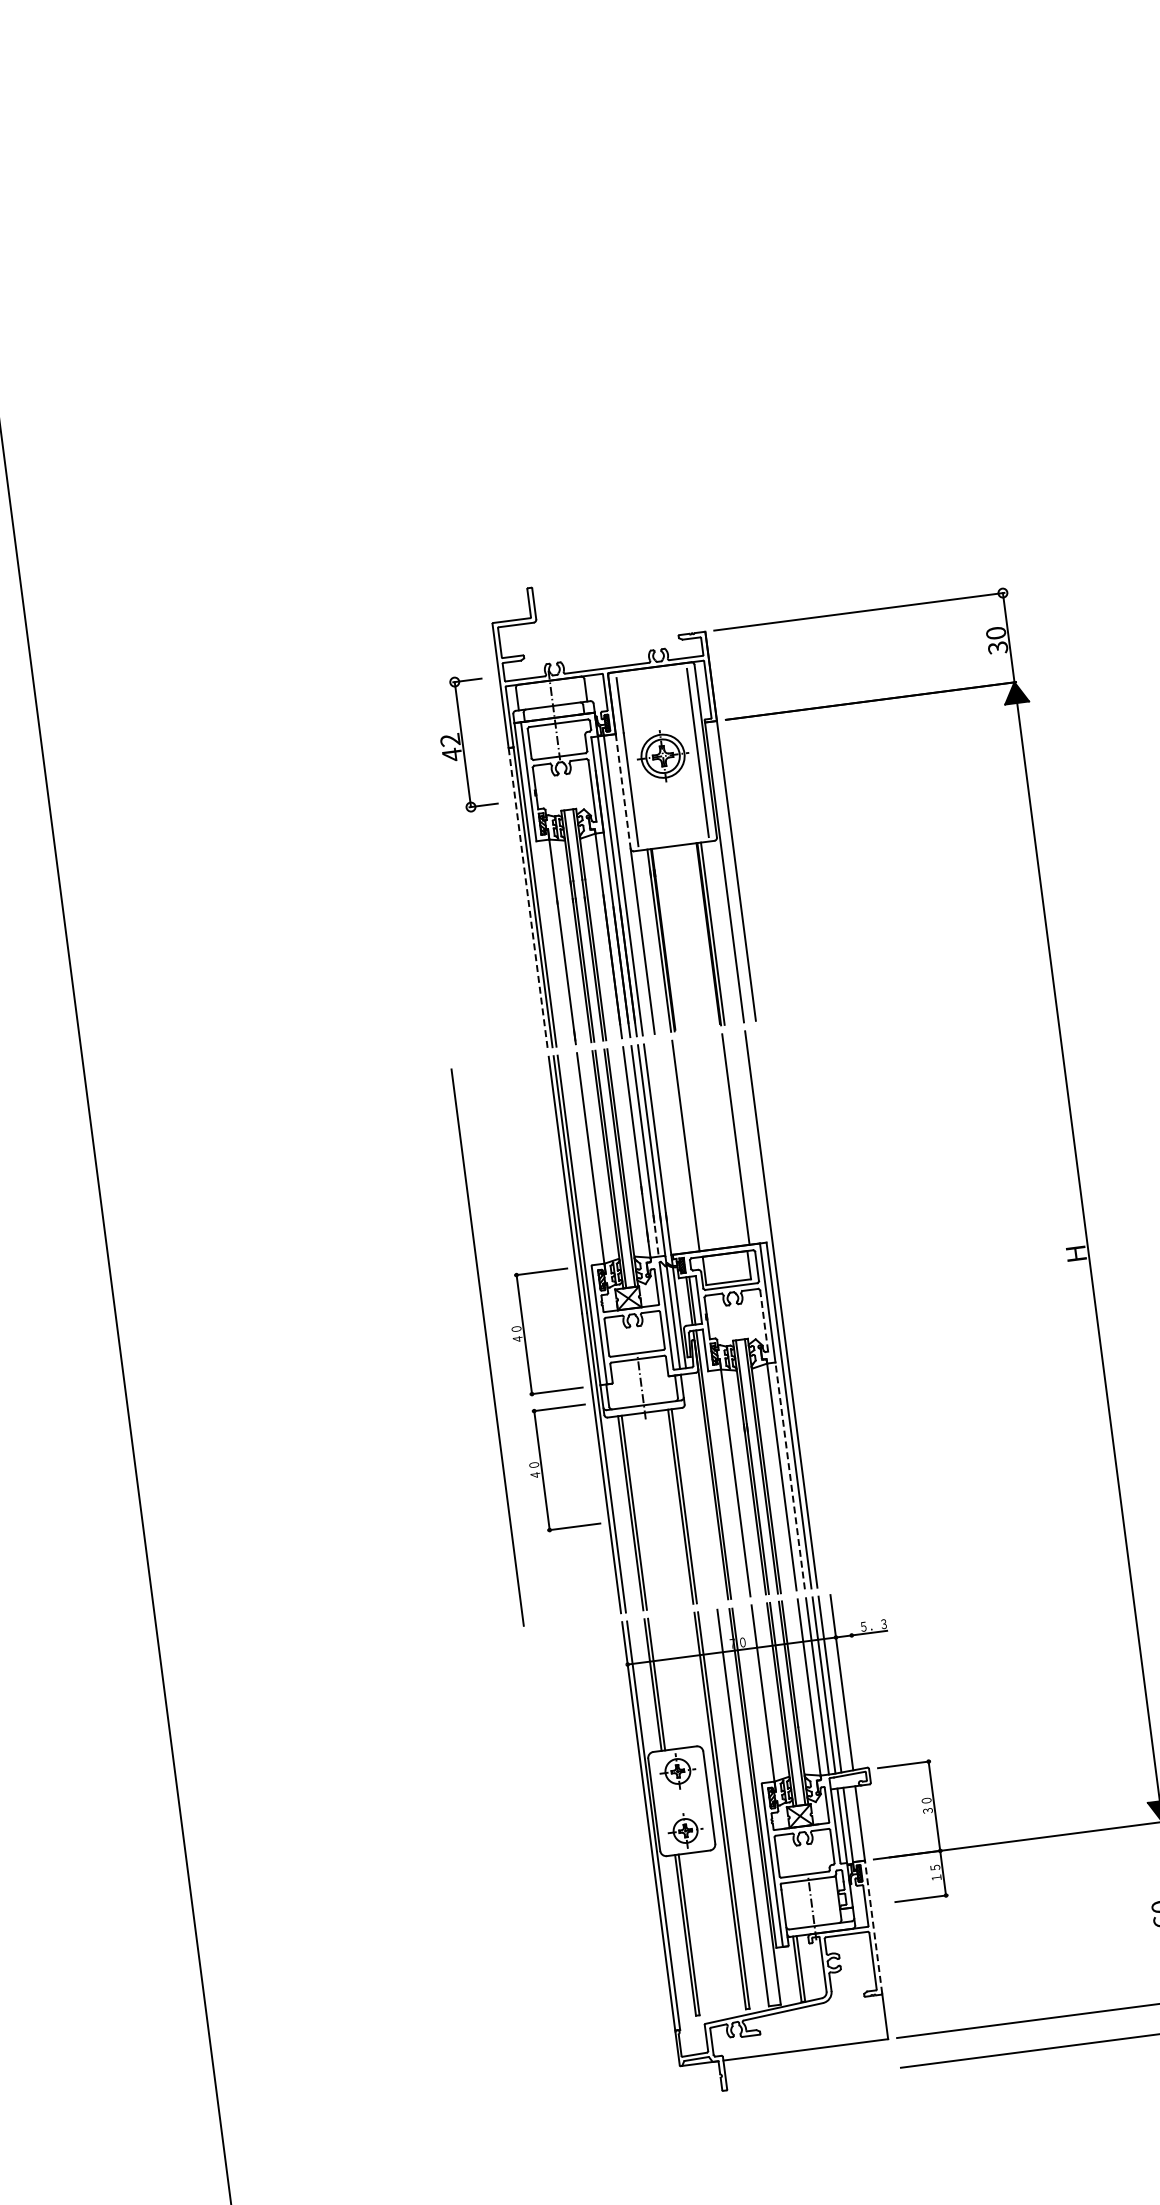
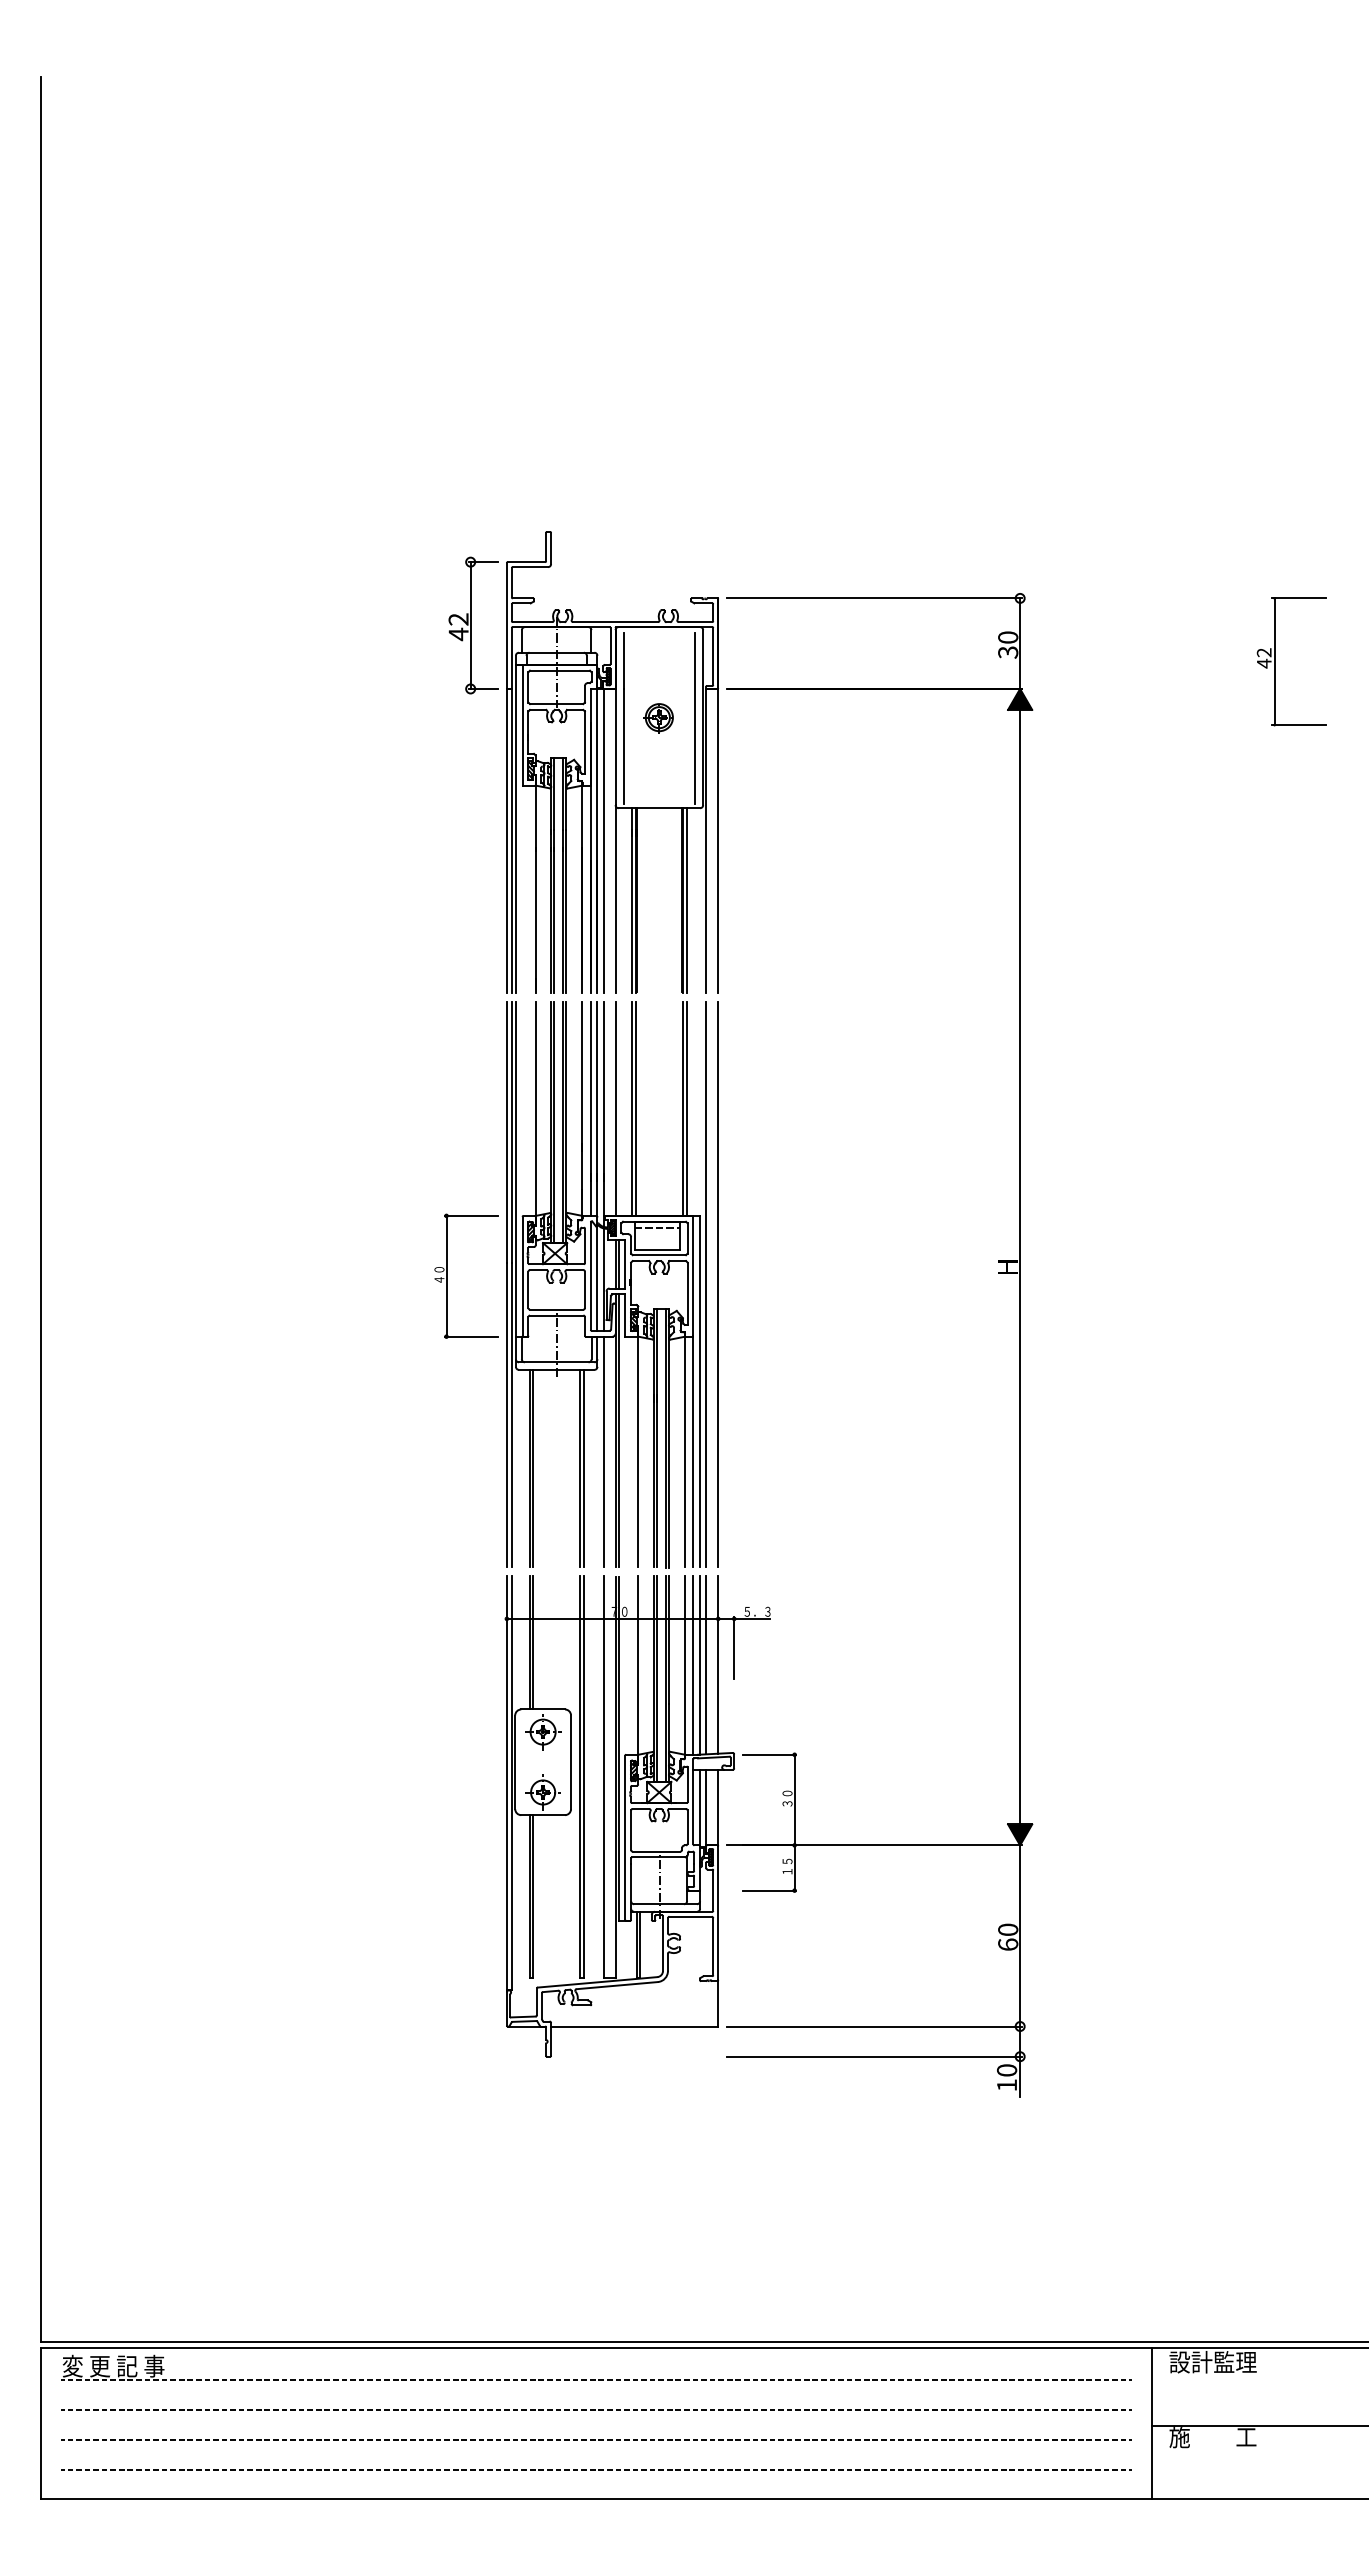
part: (465, 744) -> (473, 625), moved
part: (661, 757) -> (658, 718), size x0.62
line: (623, 791) -> (615, 747), dashed -> solid
line: (527, 897) -> (506, 840), dashed -> solid
line: (739, 1138) -> (686, 1108), added
line: (689, 1145) -> (635, 1108), added
line: (669, 1147) -> (615, 1108), added
line: (655, 1236) -> (590, 1195), dashed -> solid
line: (725, 1259) -> (656, 1227), added
line: (764, 1321) -> (687, 1294), dashed -> solid
line: (486, 1347) -> (717, 1284), moved
part: (542, 1469) -> (447, 1413), removed
line: (790, 1475) -> (693, 1451), dashed -> solid
line: (701, 1487) -> (603, 1451), added
line: (855, 1664) -> (734, 1648), added
line: (873, 1926) -> (718, 1912), dashed -> solid

